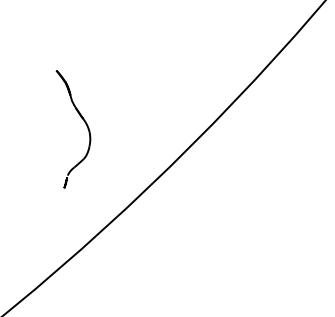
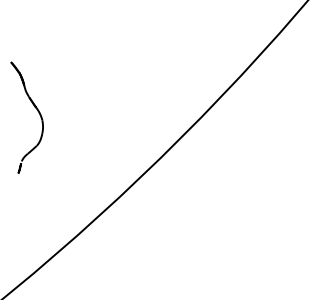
part: (83, 121) -> (36, 110), moved

